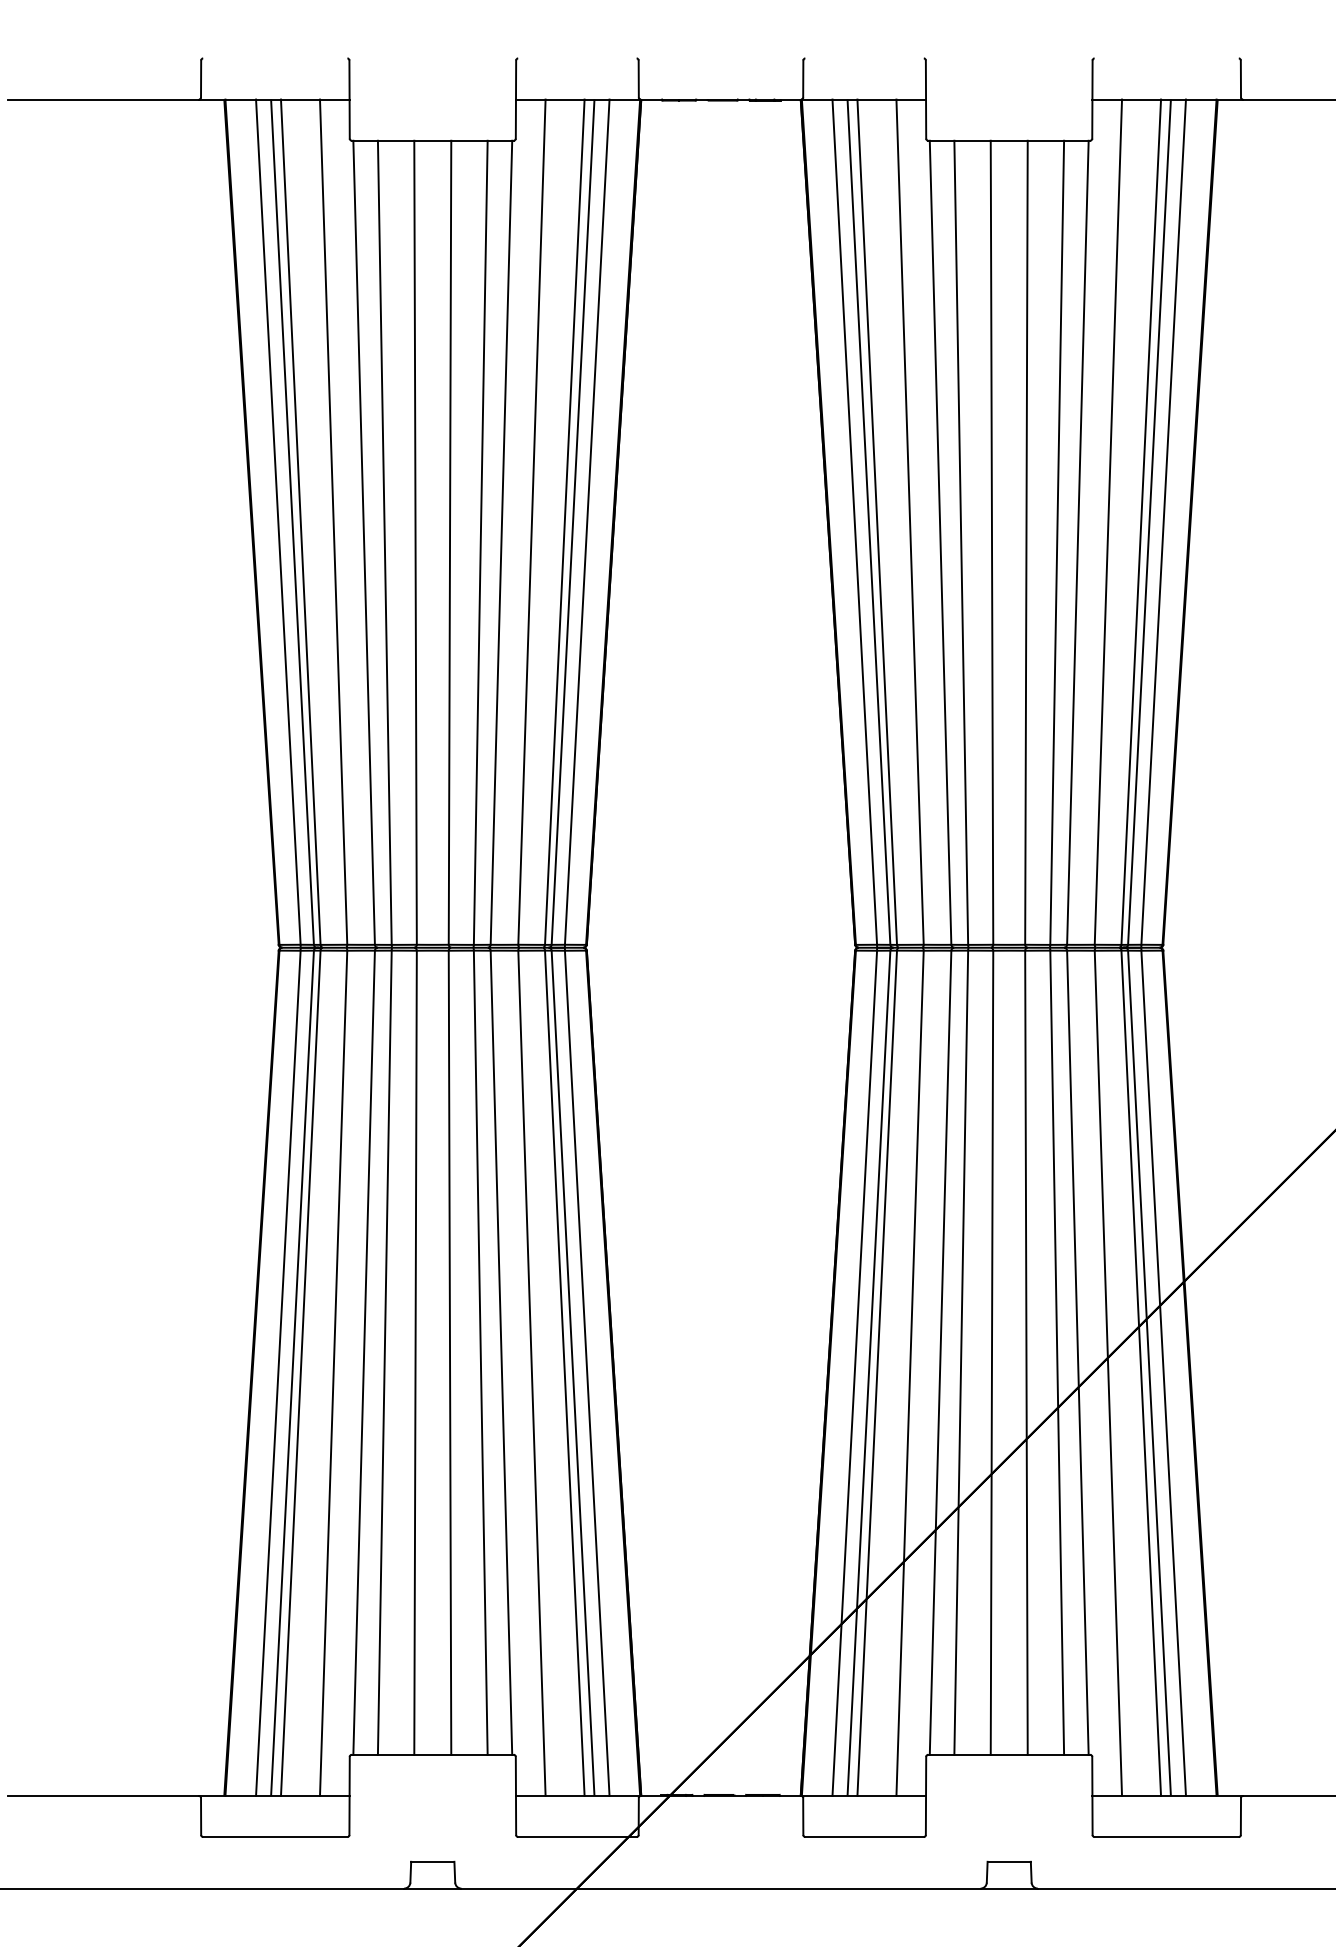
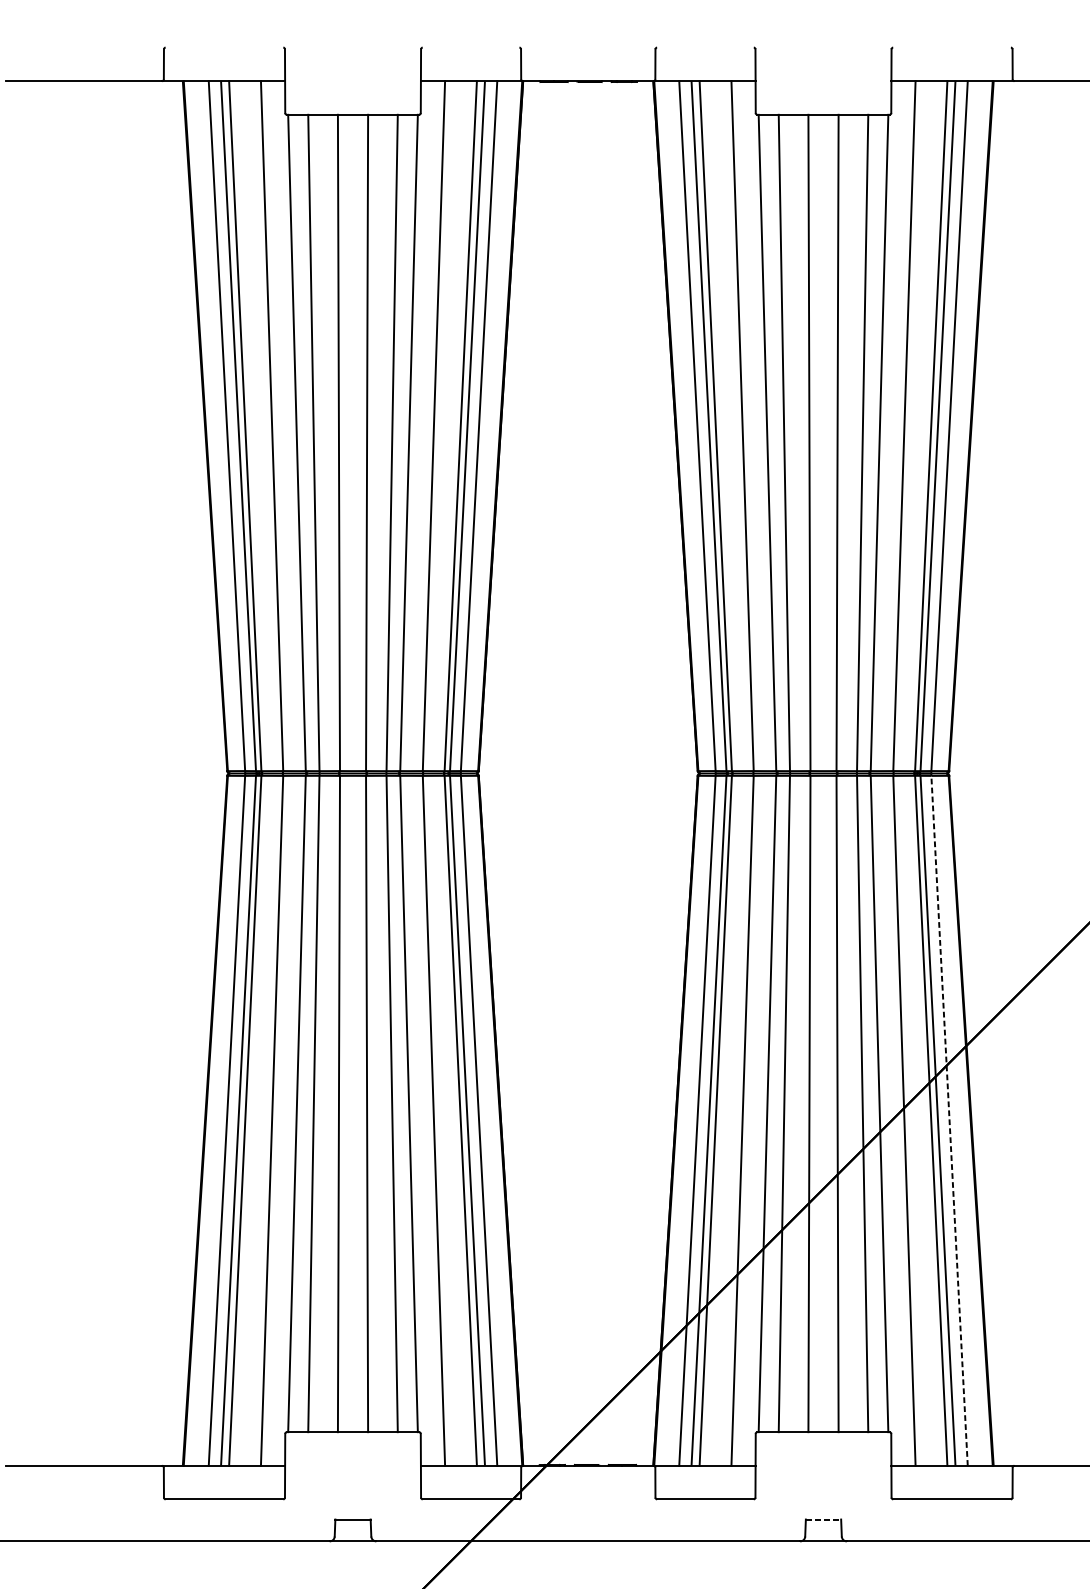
line: (1163, 1372) -> (949, 1120), solid -> dashed
line: (1009, 1861) -> (823, 1519), solid -> dashed

